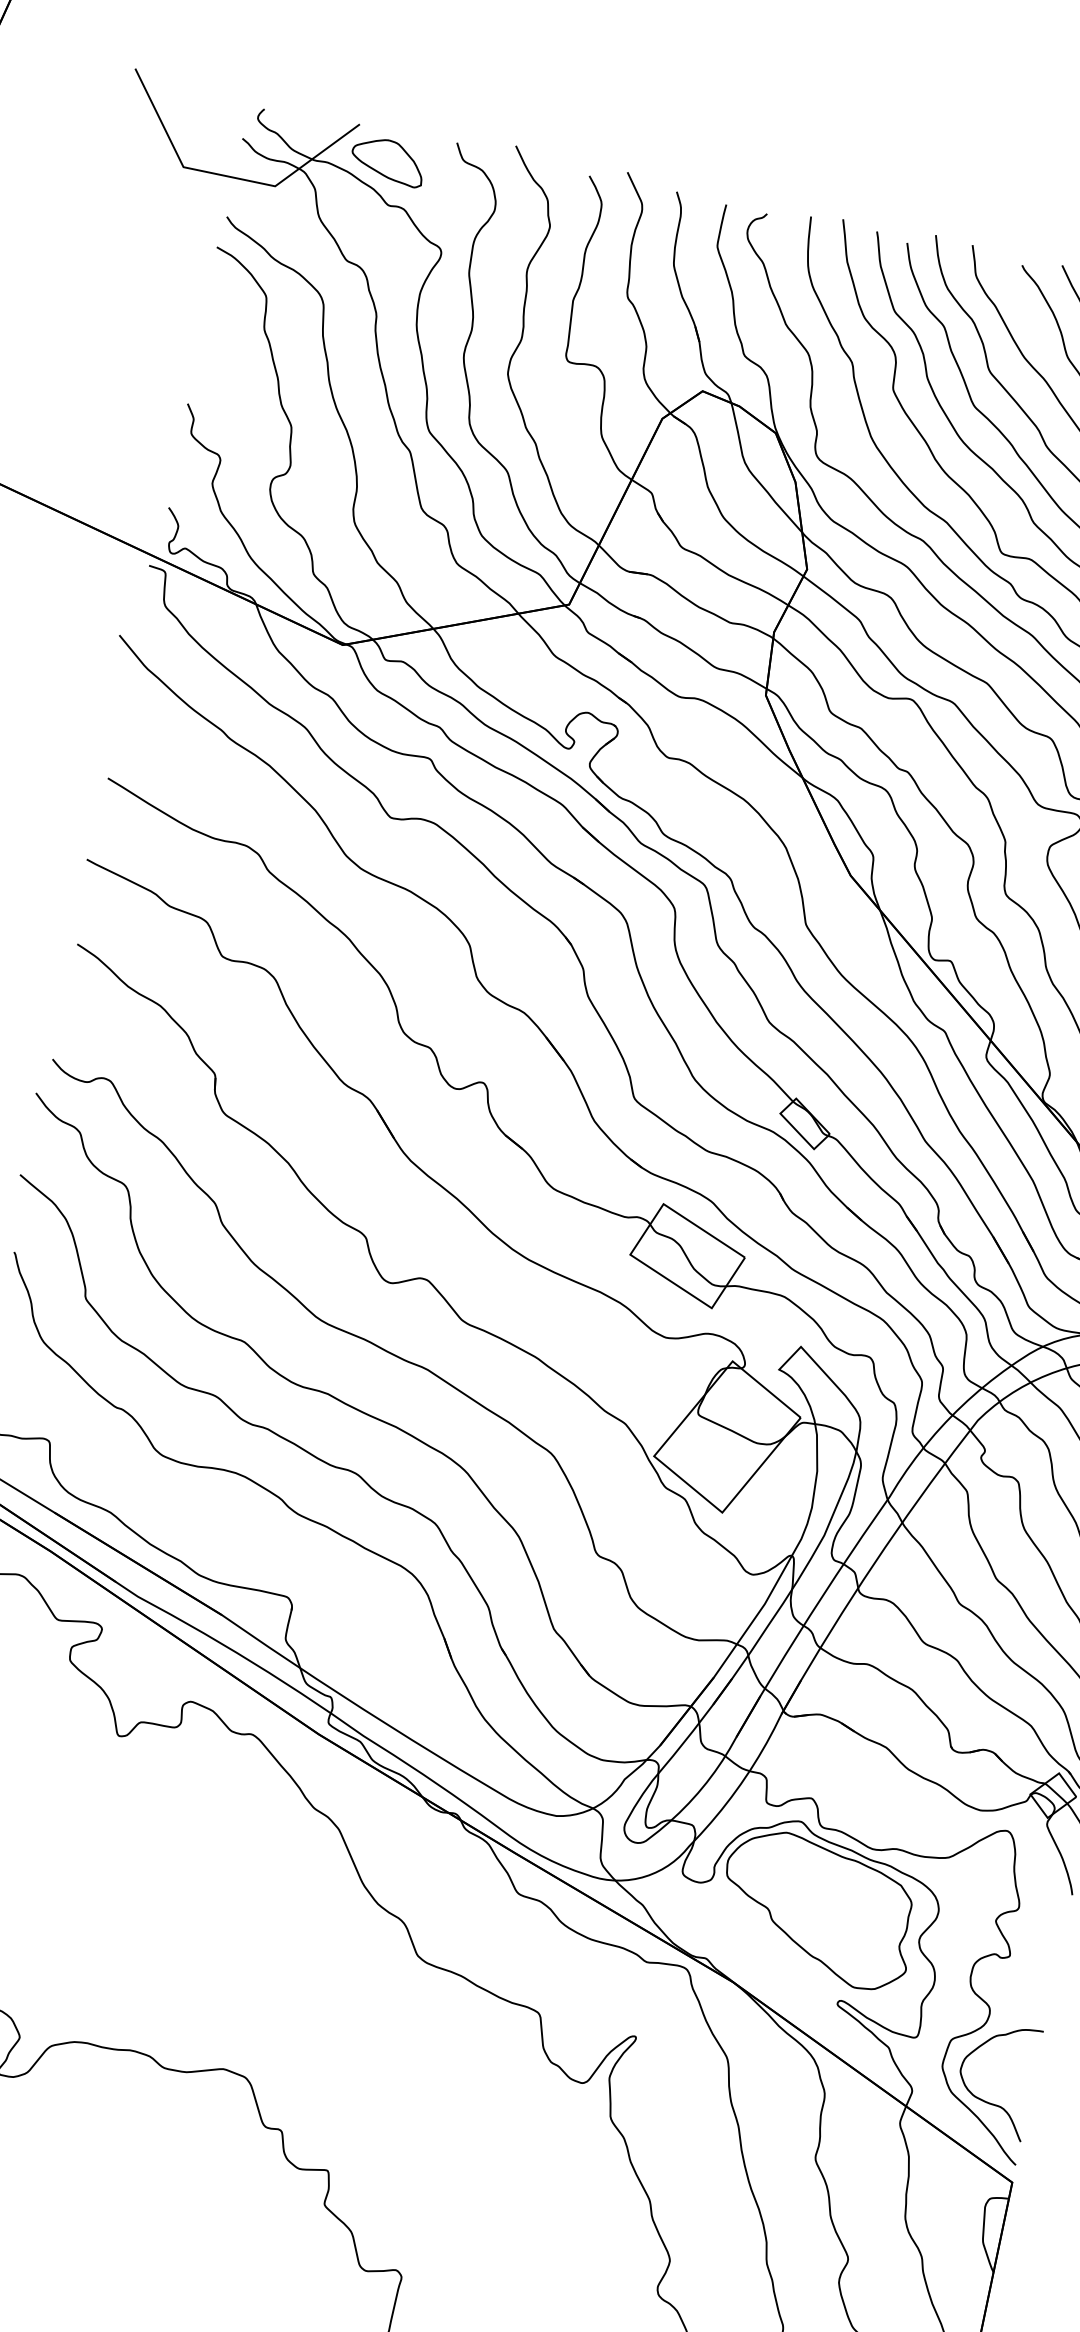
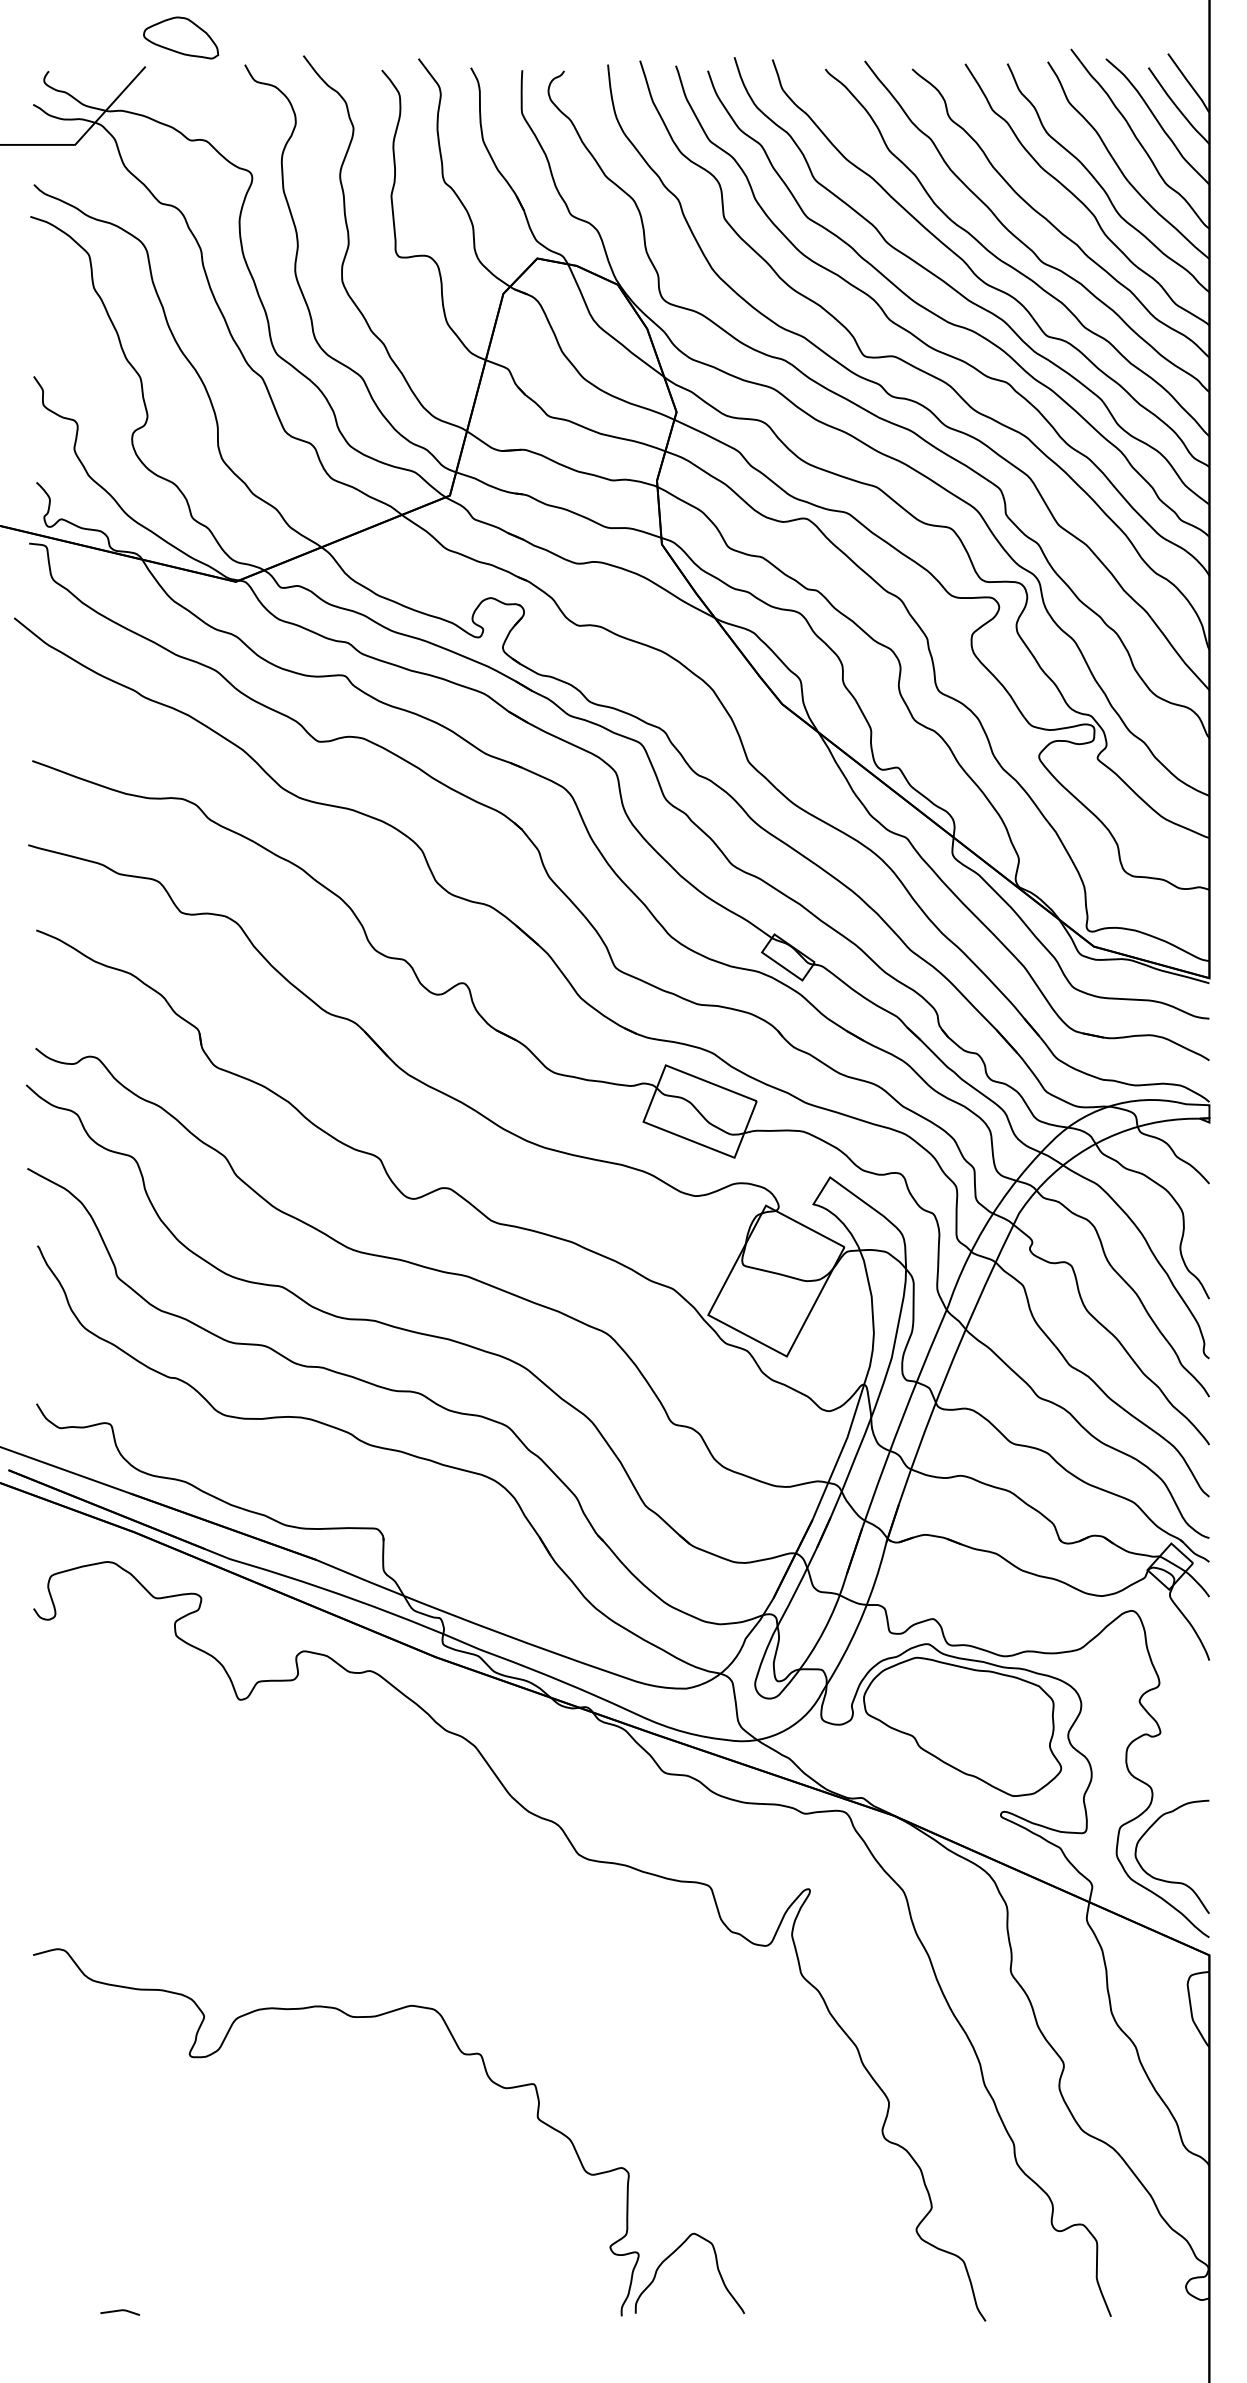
part: (388, 160) -> (181, 37), moved

